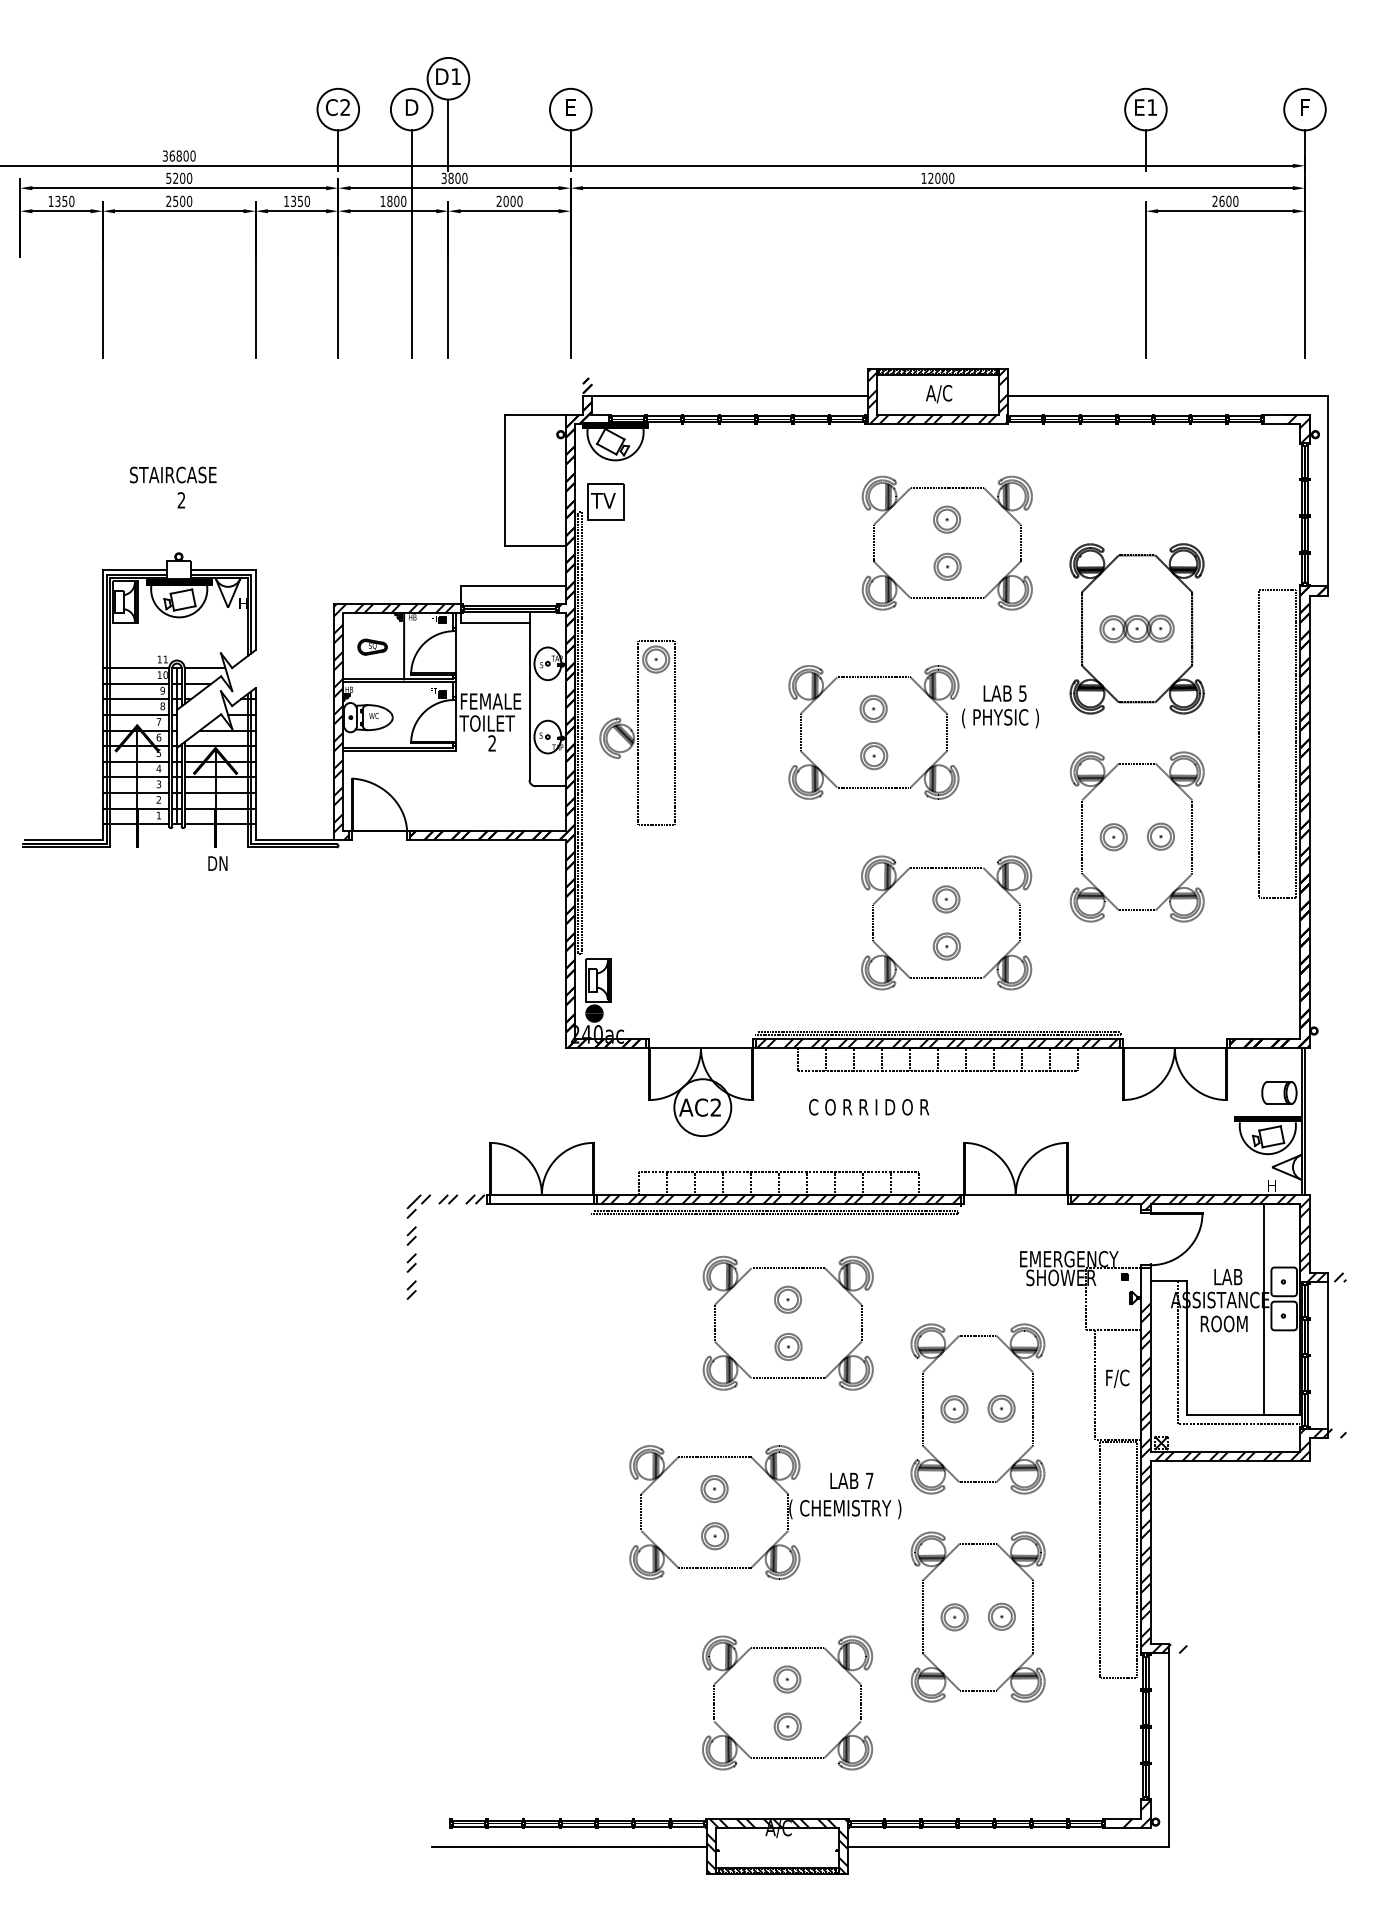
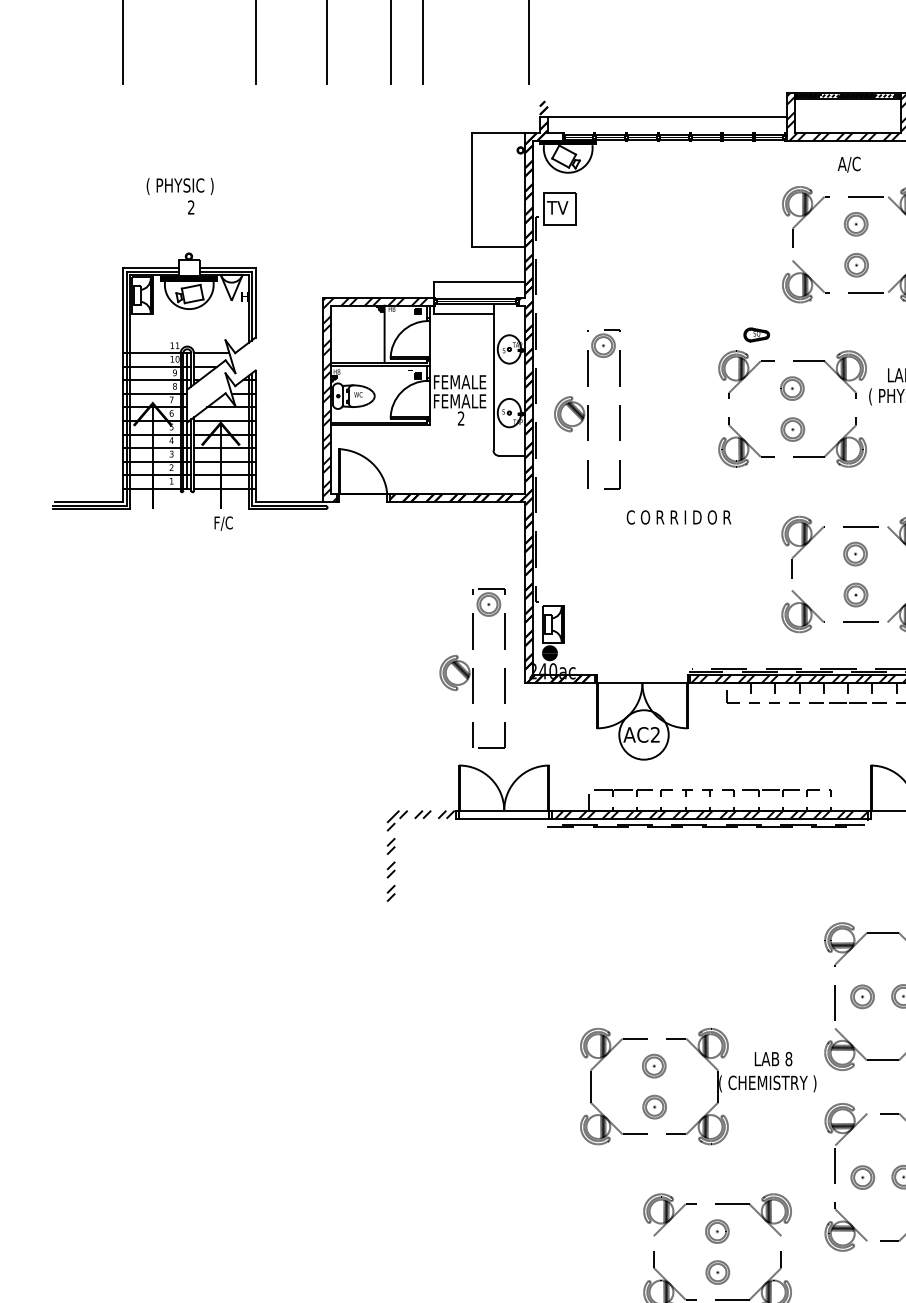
text: (939, 394) -> (849, 165), moved
text: (173, 475) -> (184, 185), STAIRCASE -> ( PHYSIC )
part: (372, 646) -> (756, 334), moved
text: (490, 723) -> (459, 401), TOILET -> FEMALE
line: (581, 732) -> (538, 409), removed
text: (219, 864) -> (224, 523), DN -> F/C
part: (505, 1030) -> (472, 667), added
text: (869, 1107) -> (679, 517), moved
part: (787, 1313) -> (717, 913), removed
text: (869, 1480) -> (788, 1058), 7 -> 8

